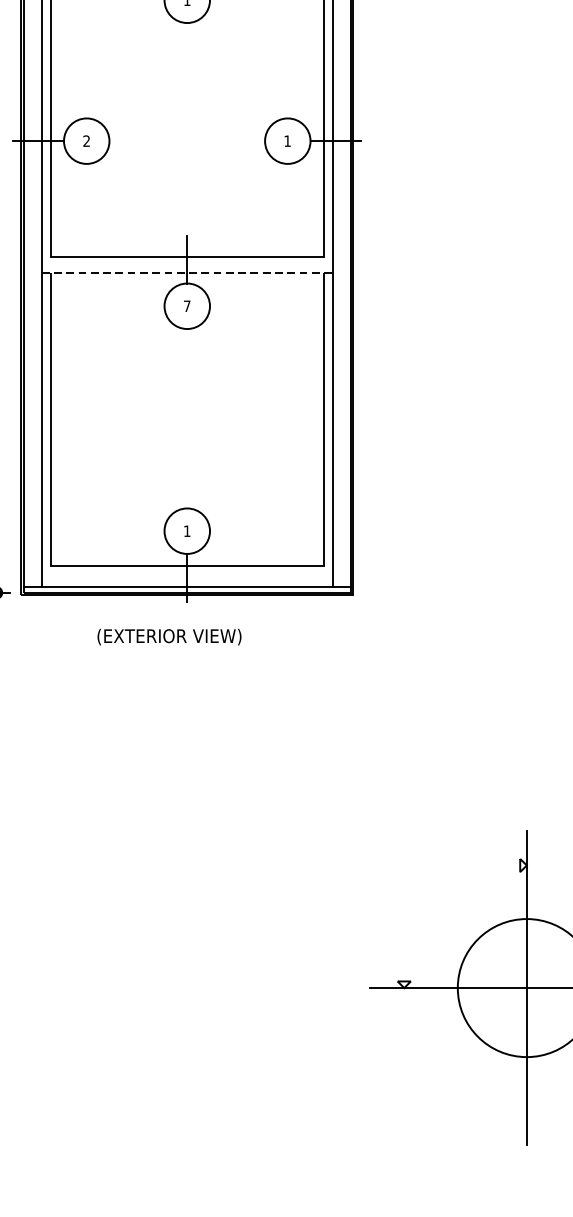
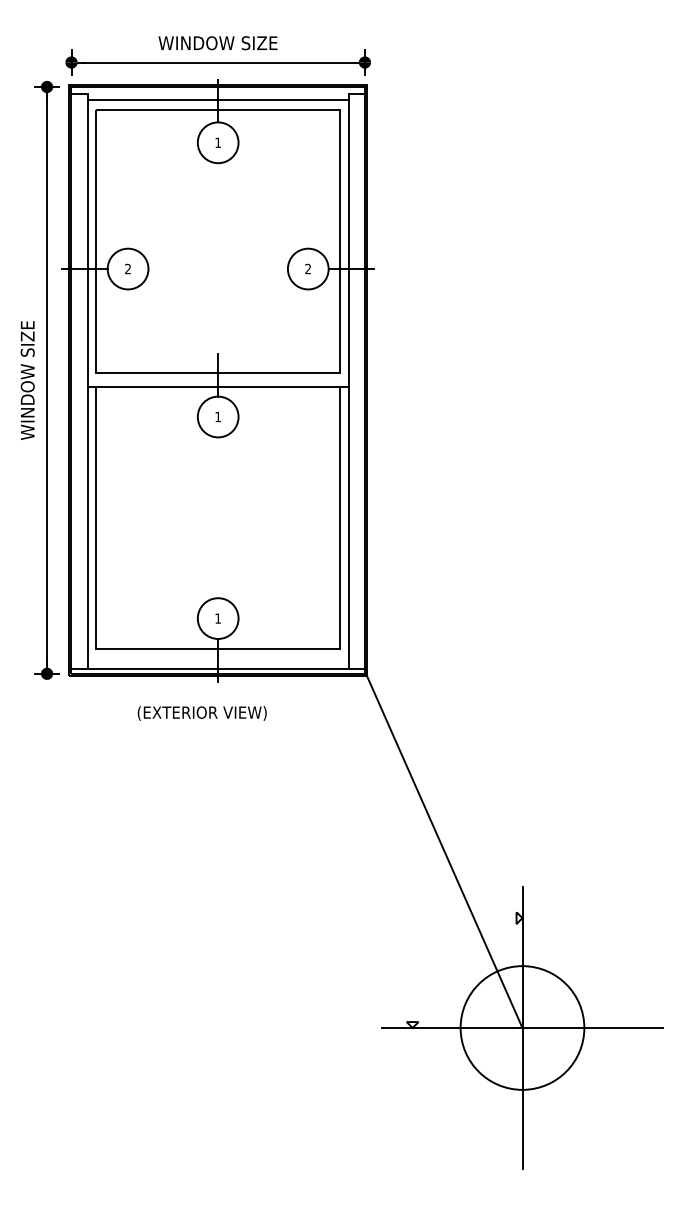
text: (286, 140) -> (307, 268), 1 -> 2
line: (187, 273) -> (218, 387), dashed -> solid
text: (186, 306) -> (217, 417), 7 -> 1
line: (439, 791) -> (444, 851), added

